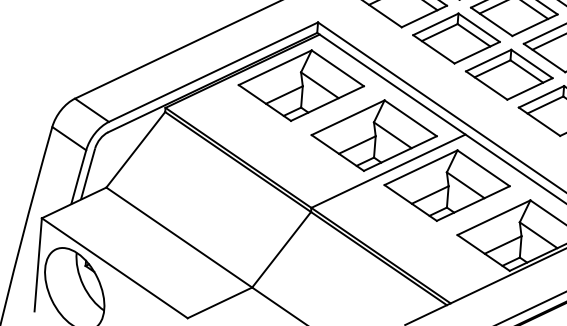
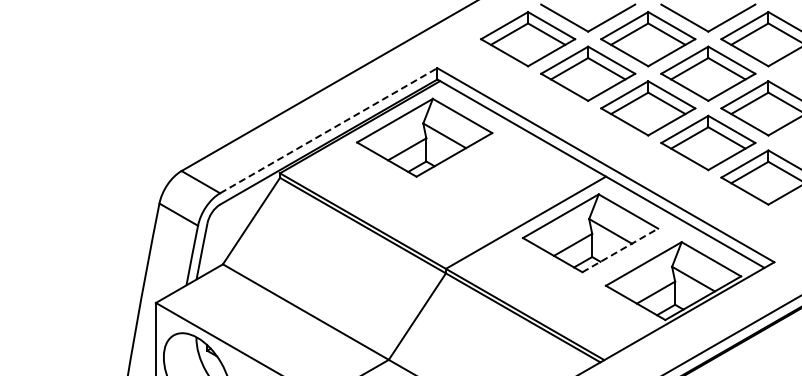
line: (214, 72) -> (329, 130), solid -> dashed
part: (374, 135) -> (507, 185), removed
line: (473, 203) -> (620, 250), solid -> dashed

